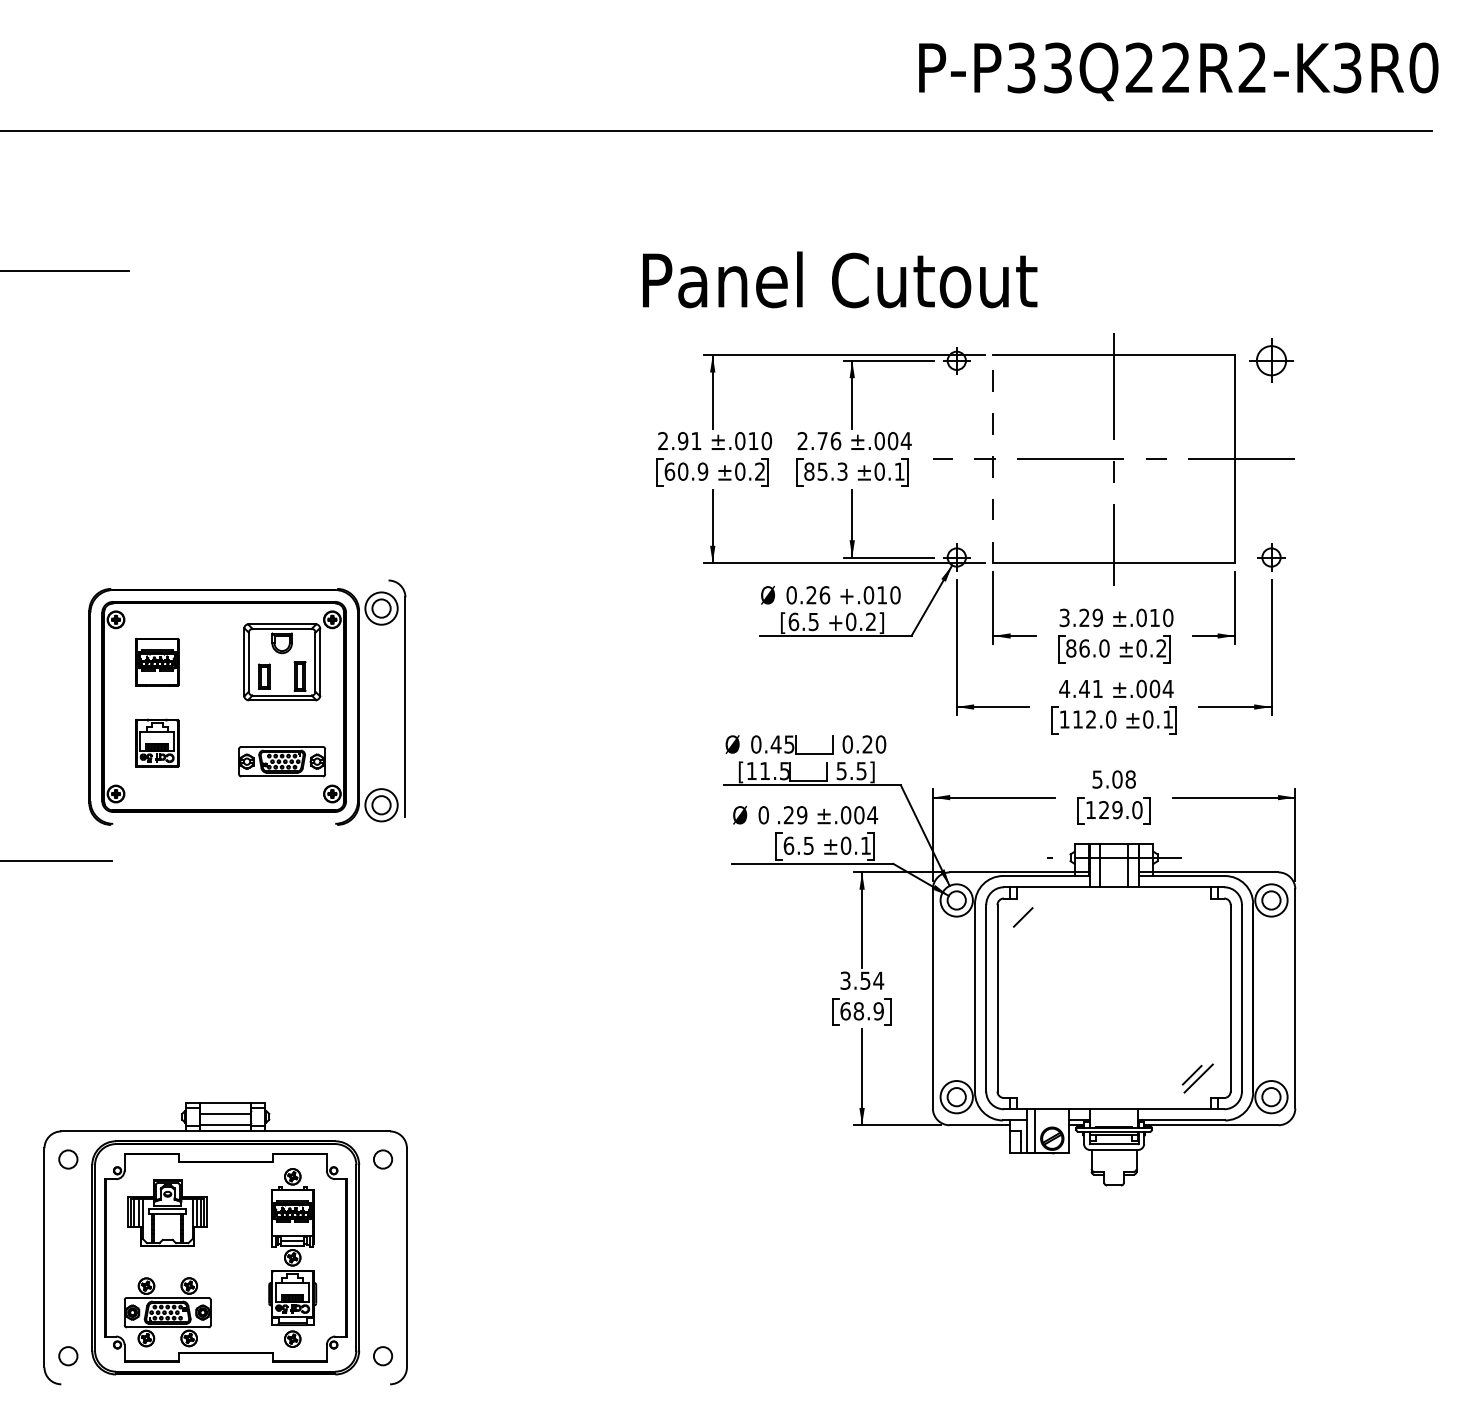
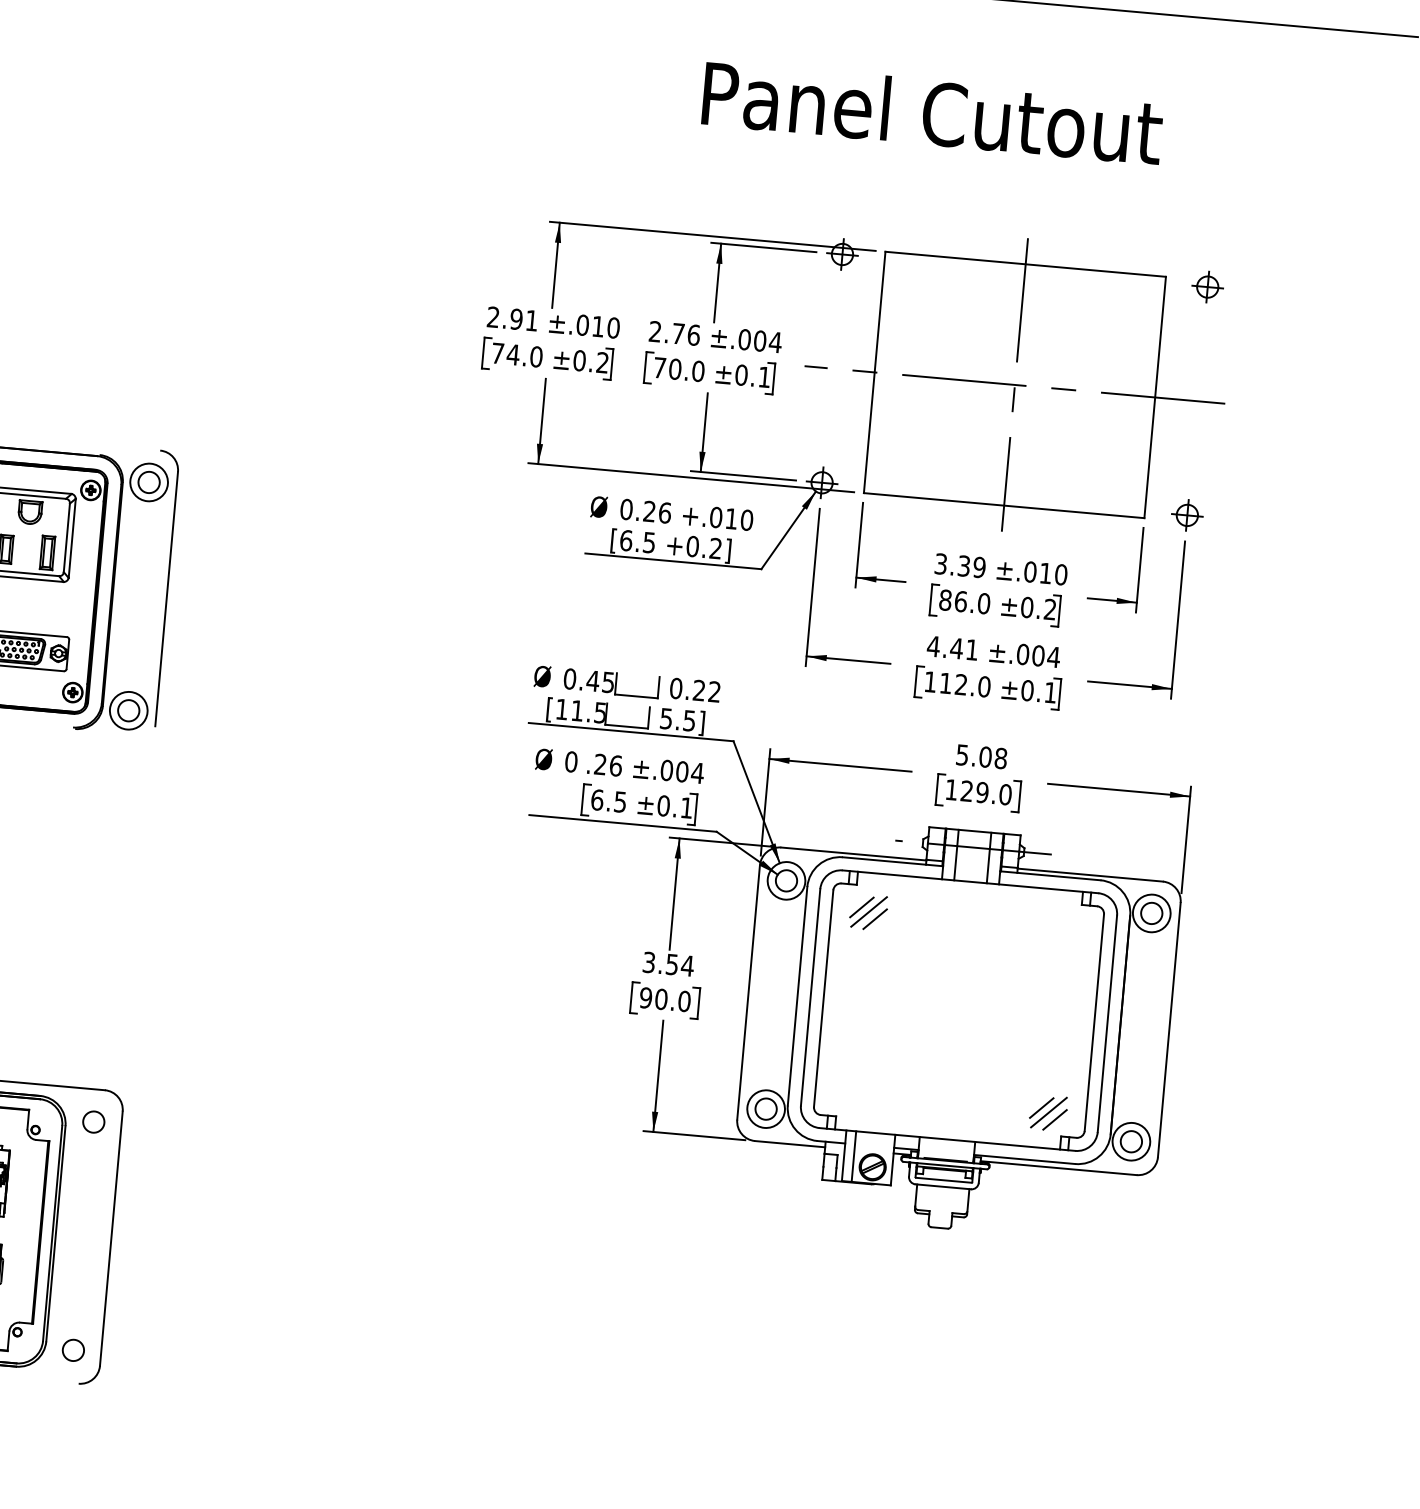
text: (840, 279) -> (933, 112), moved
part: (1271, 360) -> (1207, 286), size x0.62
line: (993, 459) -> (874, 372), dashed -> solid
text: (686, 471) -> (517, 354), 60.9 -> 74.0
text: (825, 471) -> (678, 369), 85.3 -> 70.0
text: (1084, 618) -> (964, 566), 3.29 -> 3.39
text: (880, 744) -> (714, 691), 0.20 -> 0.22
text: (802, 815) -> (616, 766), .29 -> .26
line: (1029, 920) -> (868, 911), added
line: (1035, 926) -> (875, 919), added
text: (861, 1011) -> (664, 999), 68.9 -> 90.0
line: (1204, 1084) -> (1055, 1120), added

